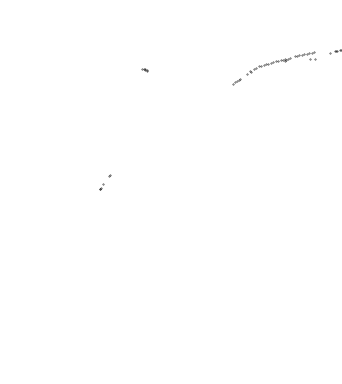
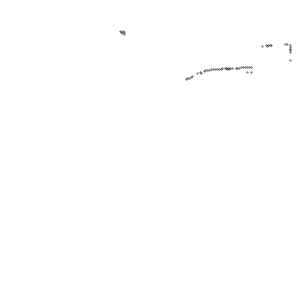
part: (273, 68) -> (218, 73), moved
part: (106, 182) -> (77, 110), removed

